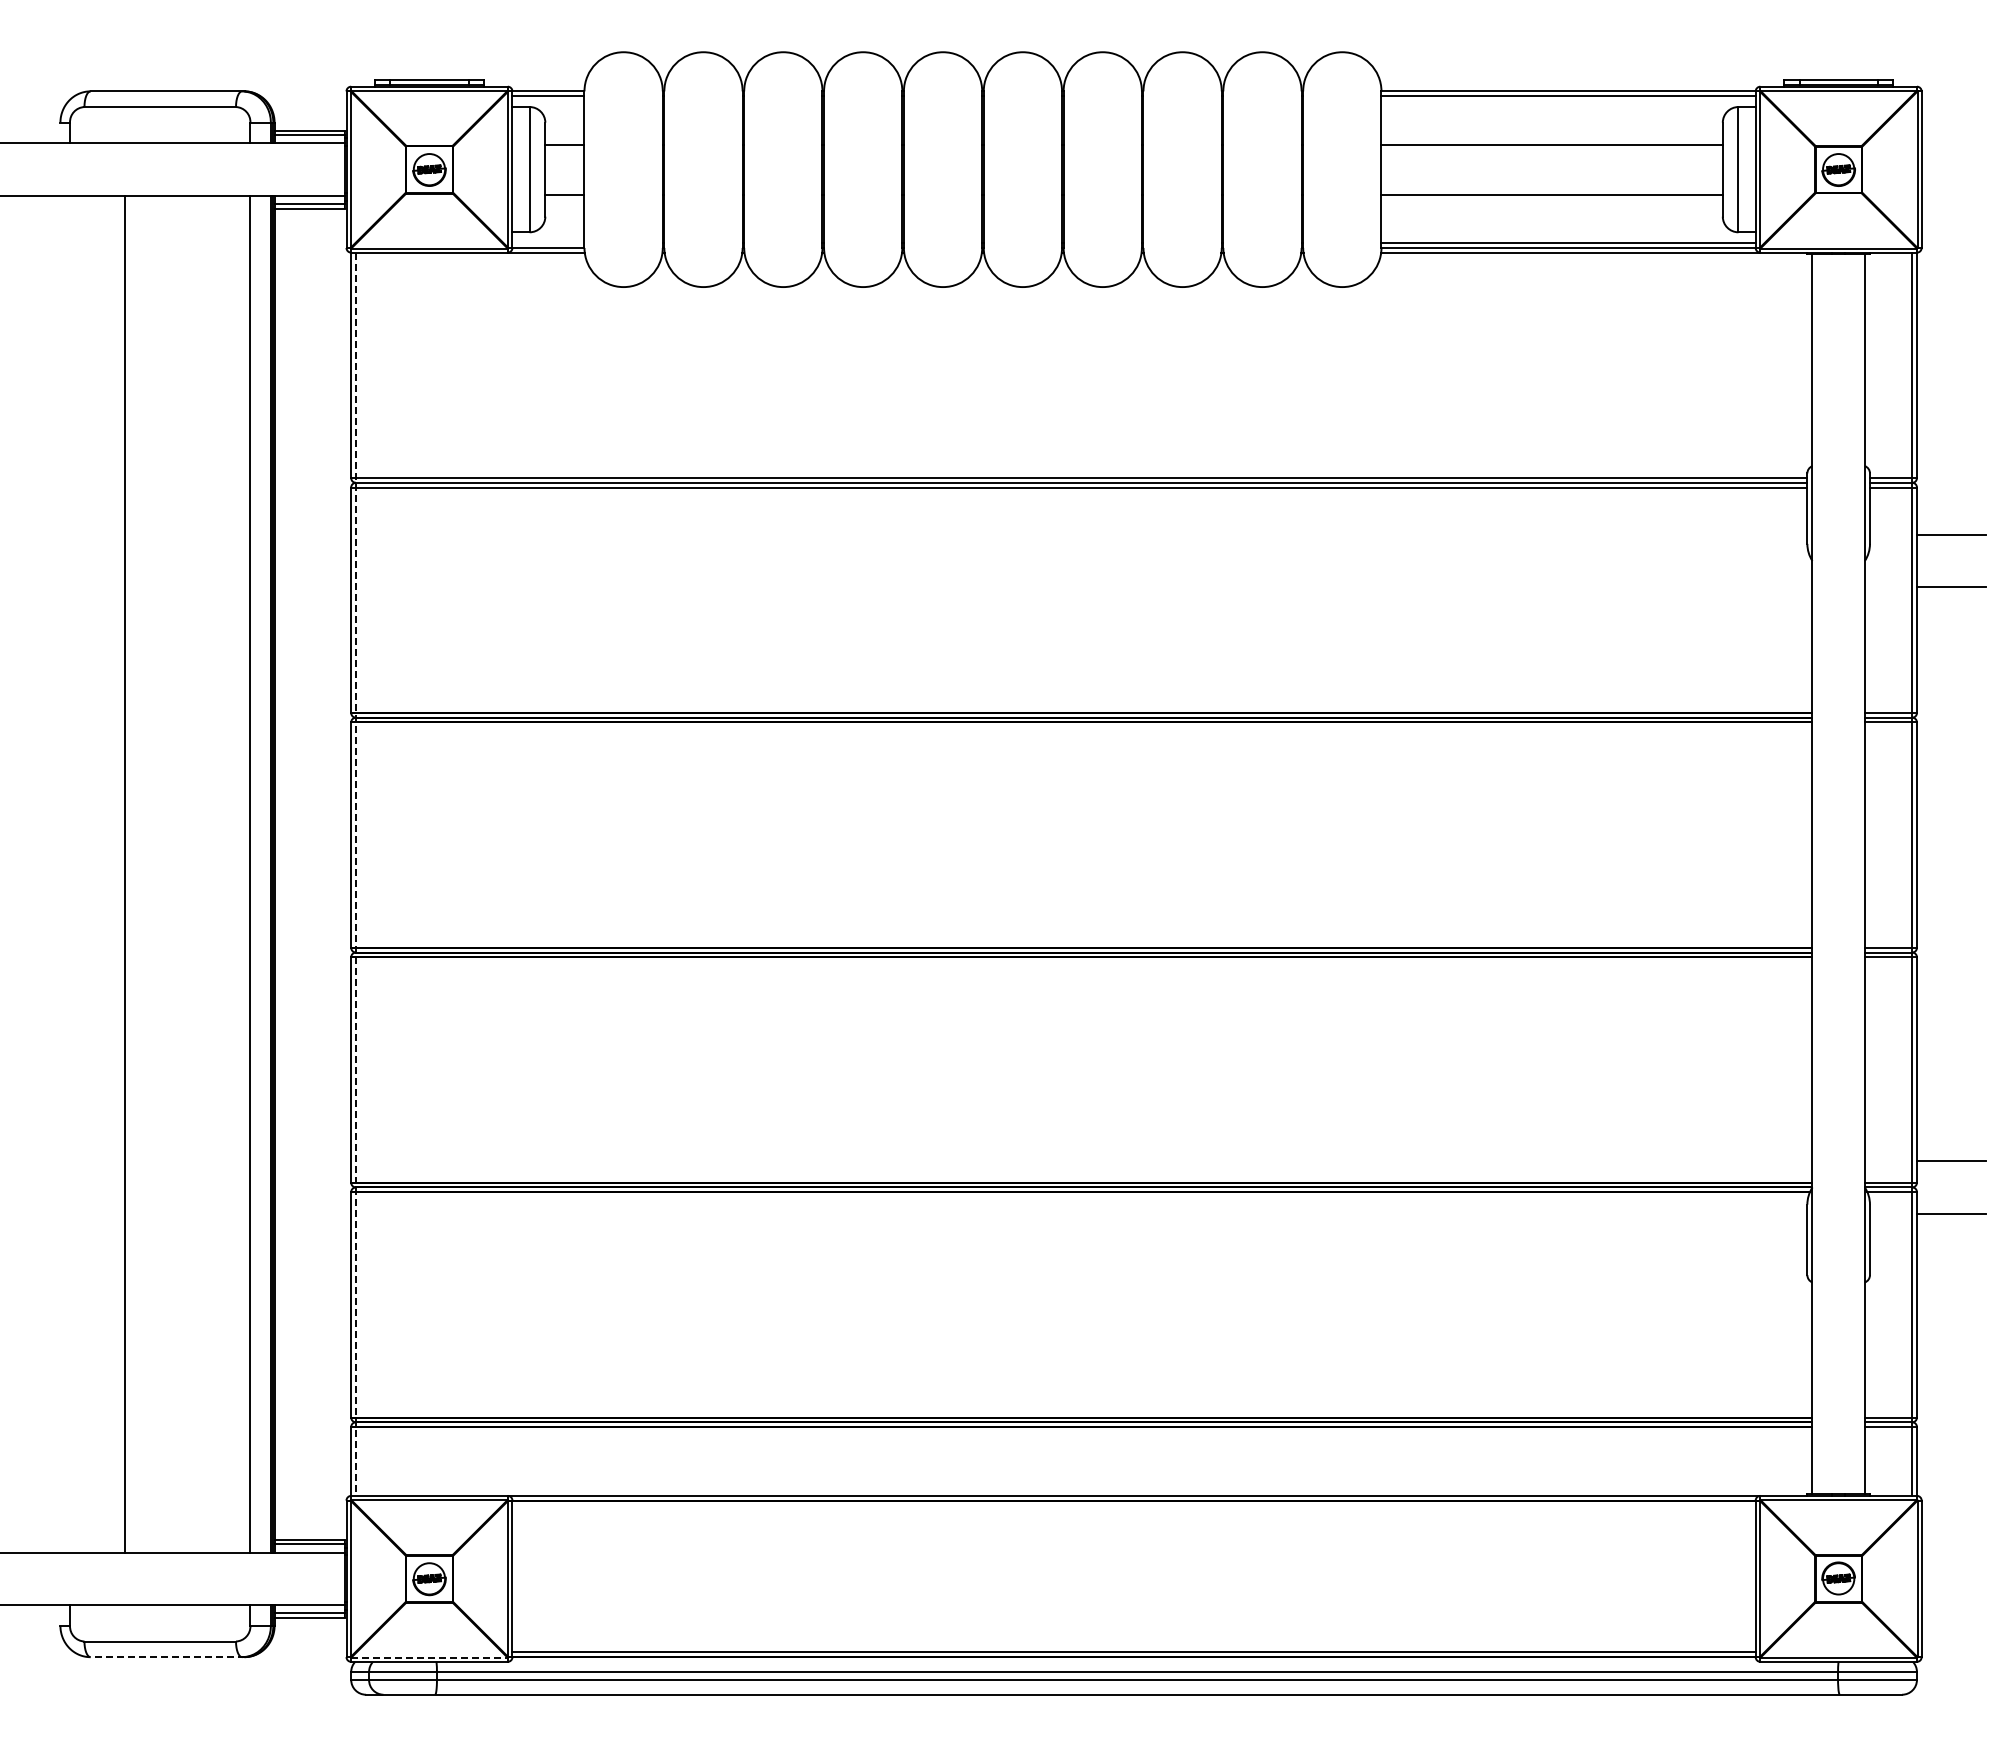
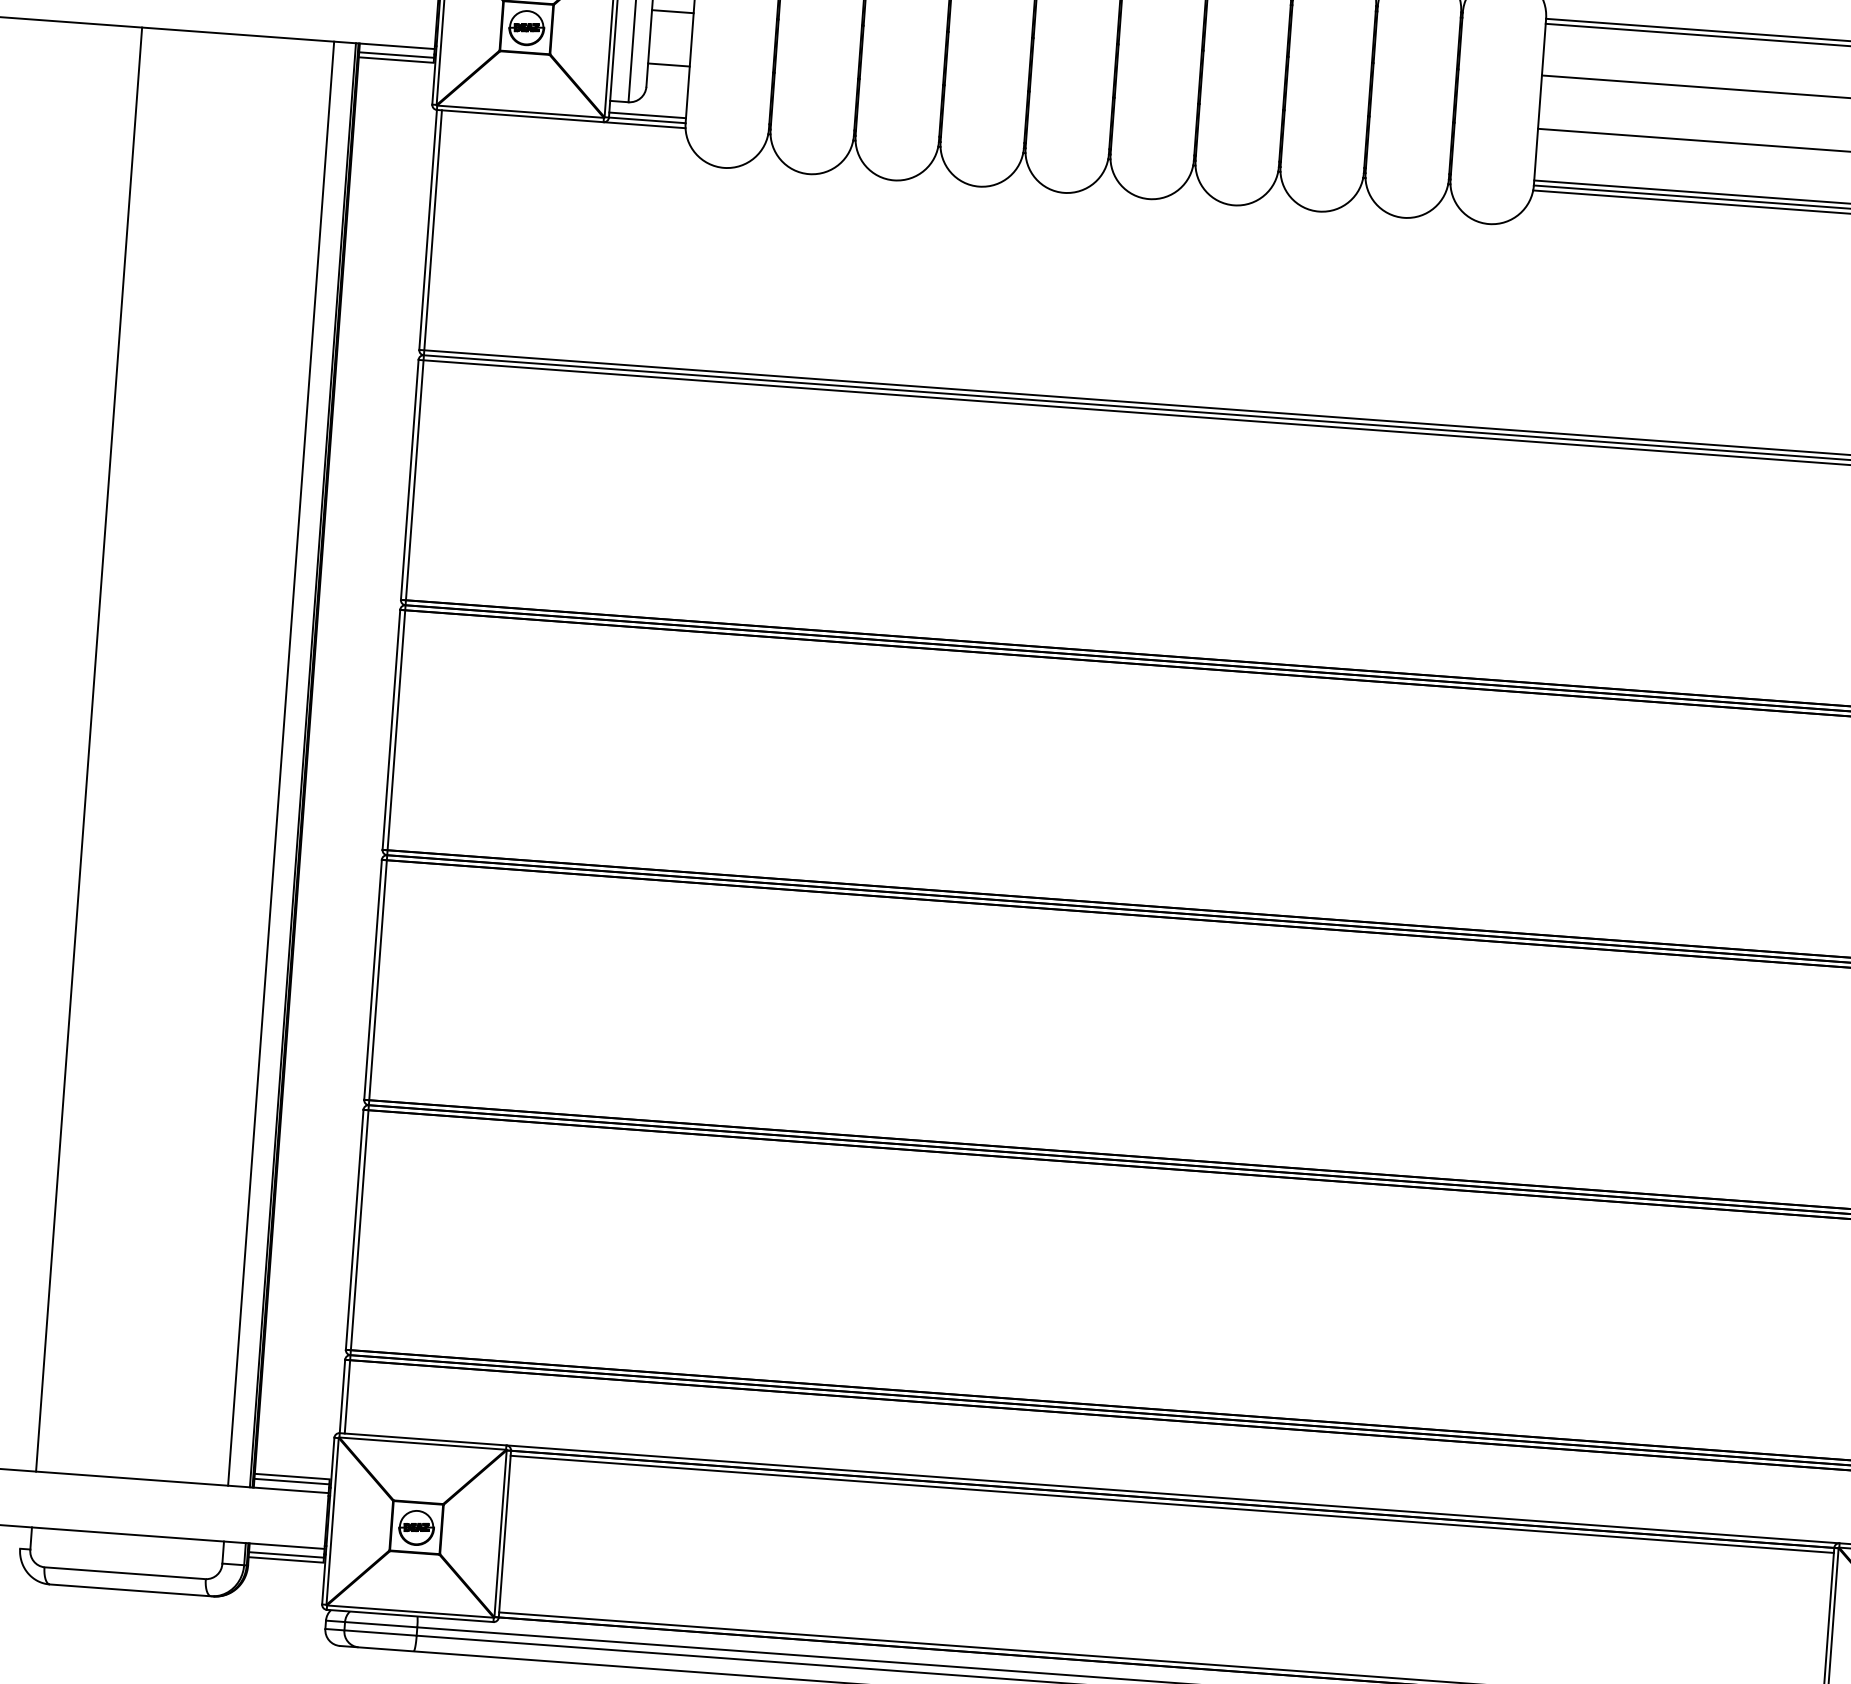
line: (548, 243) -> (647, 115), added
line: (125, 873) -> (89, 748), moved
line: (355, 874) -> (392, 772), dashed -> solid
line: (1133, 1505) -> (1171, 1504), added
line: (167, 1657) -> (131, 1590), dashed -> solid
line: (429, 1657) -> (410, 1611), dashed -> solid

